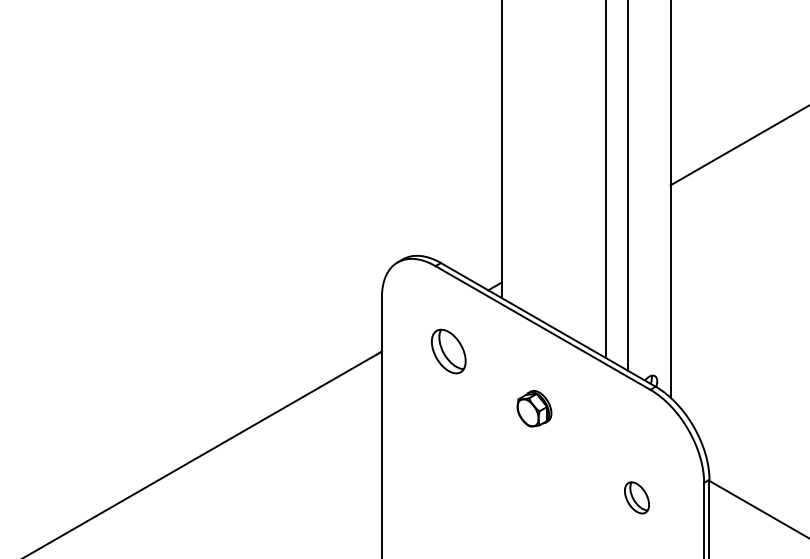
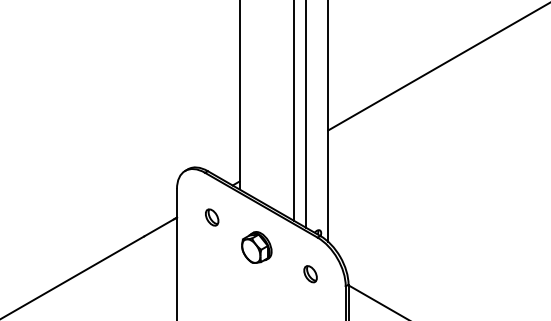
part: (449, 351) -> (212, 217), size x0.71
part: (533, 408) -> (256, 247), size x1.67
part: (636, 498) -> (310, 274), moved

